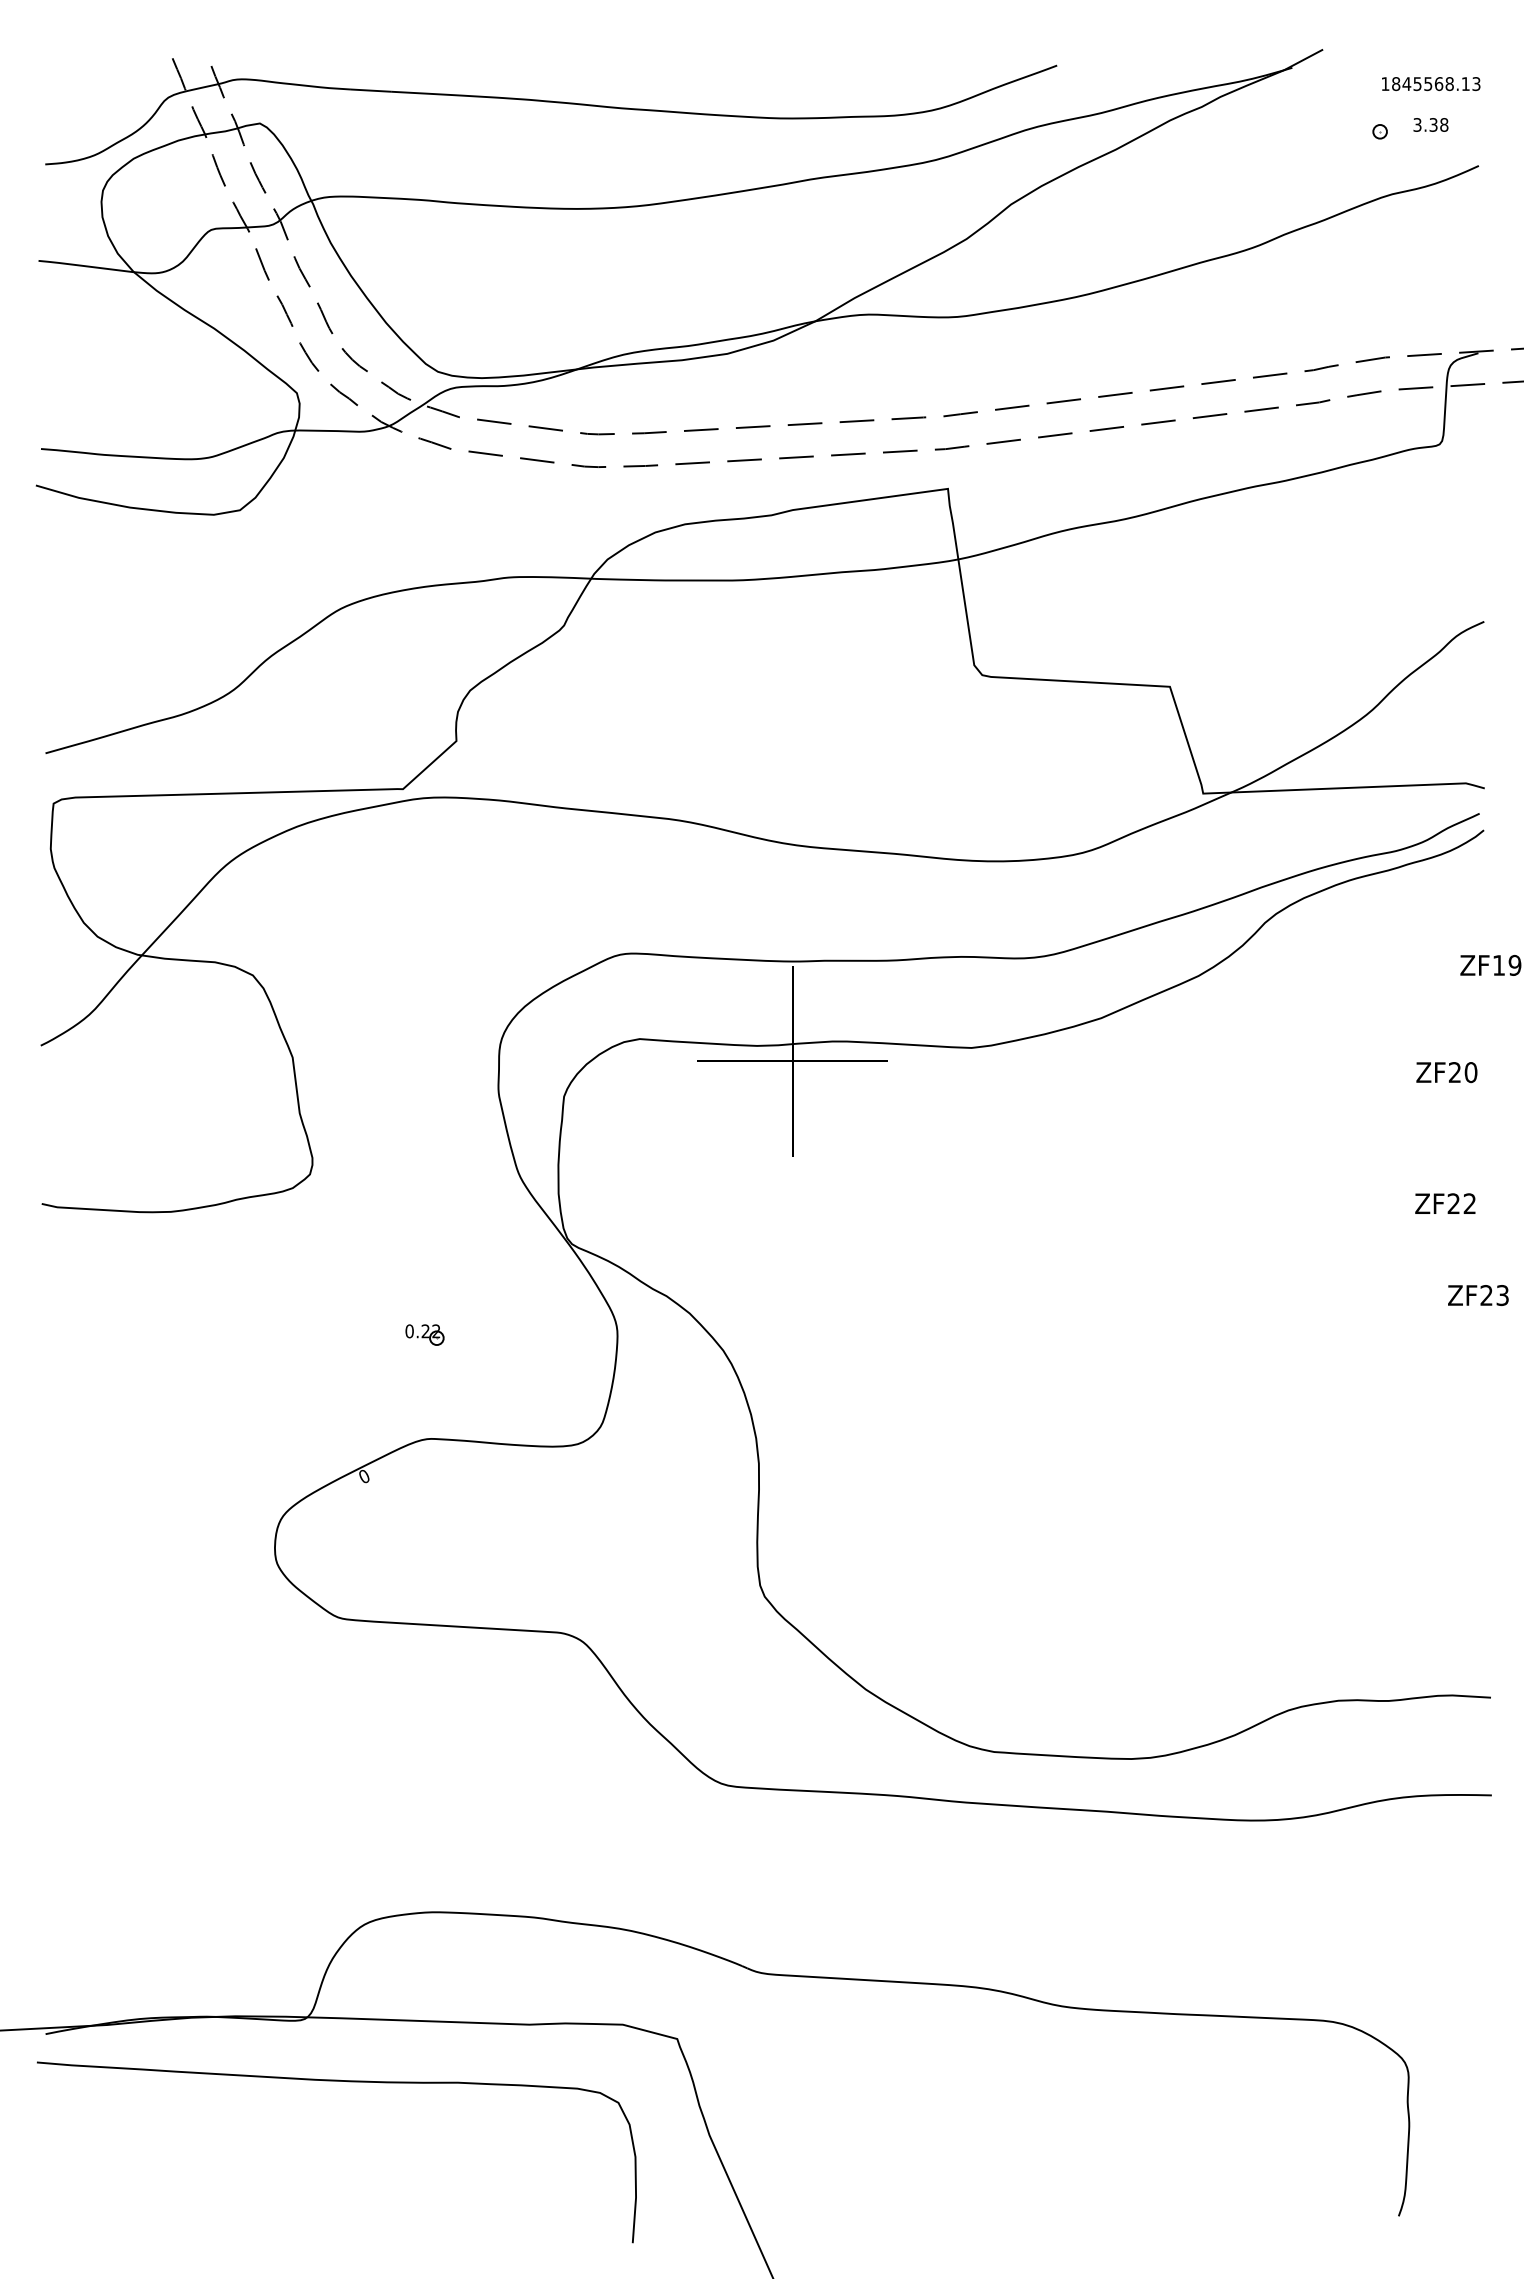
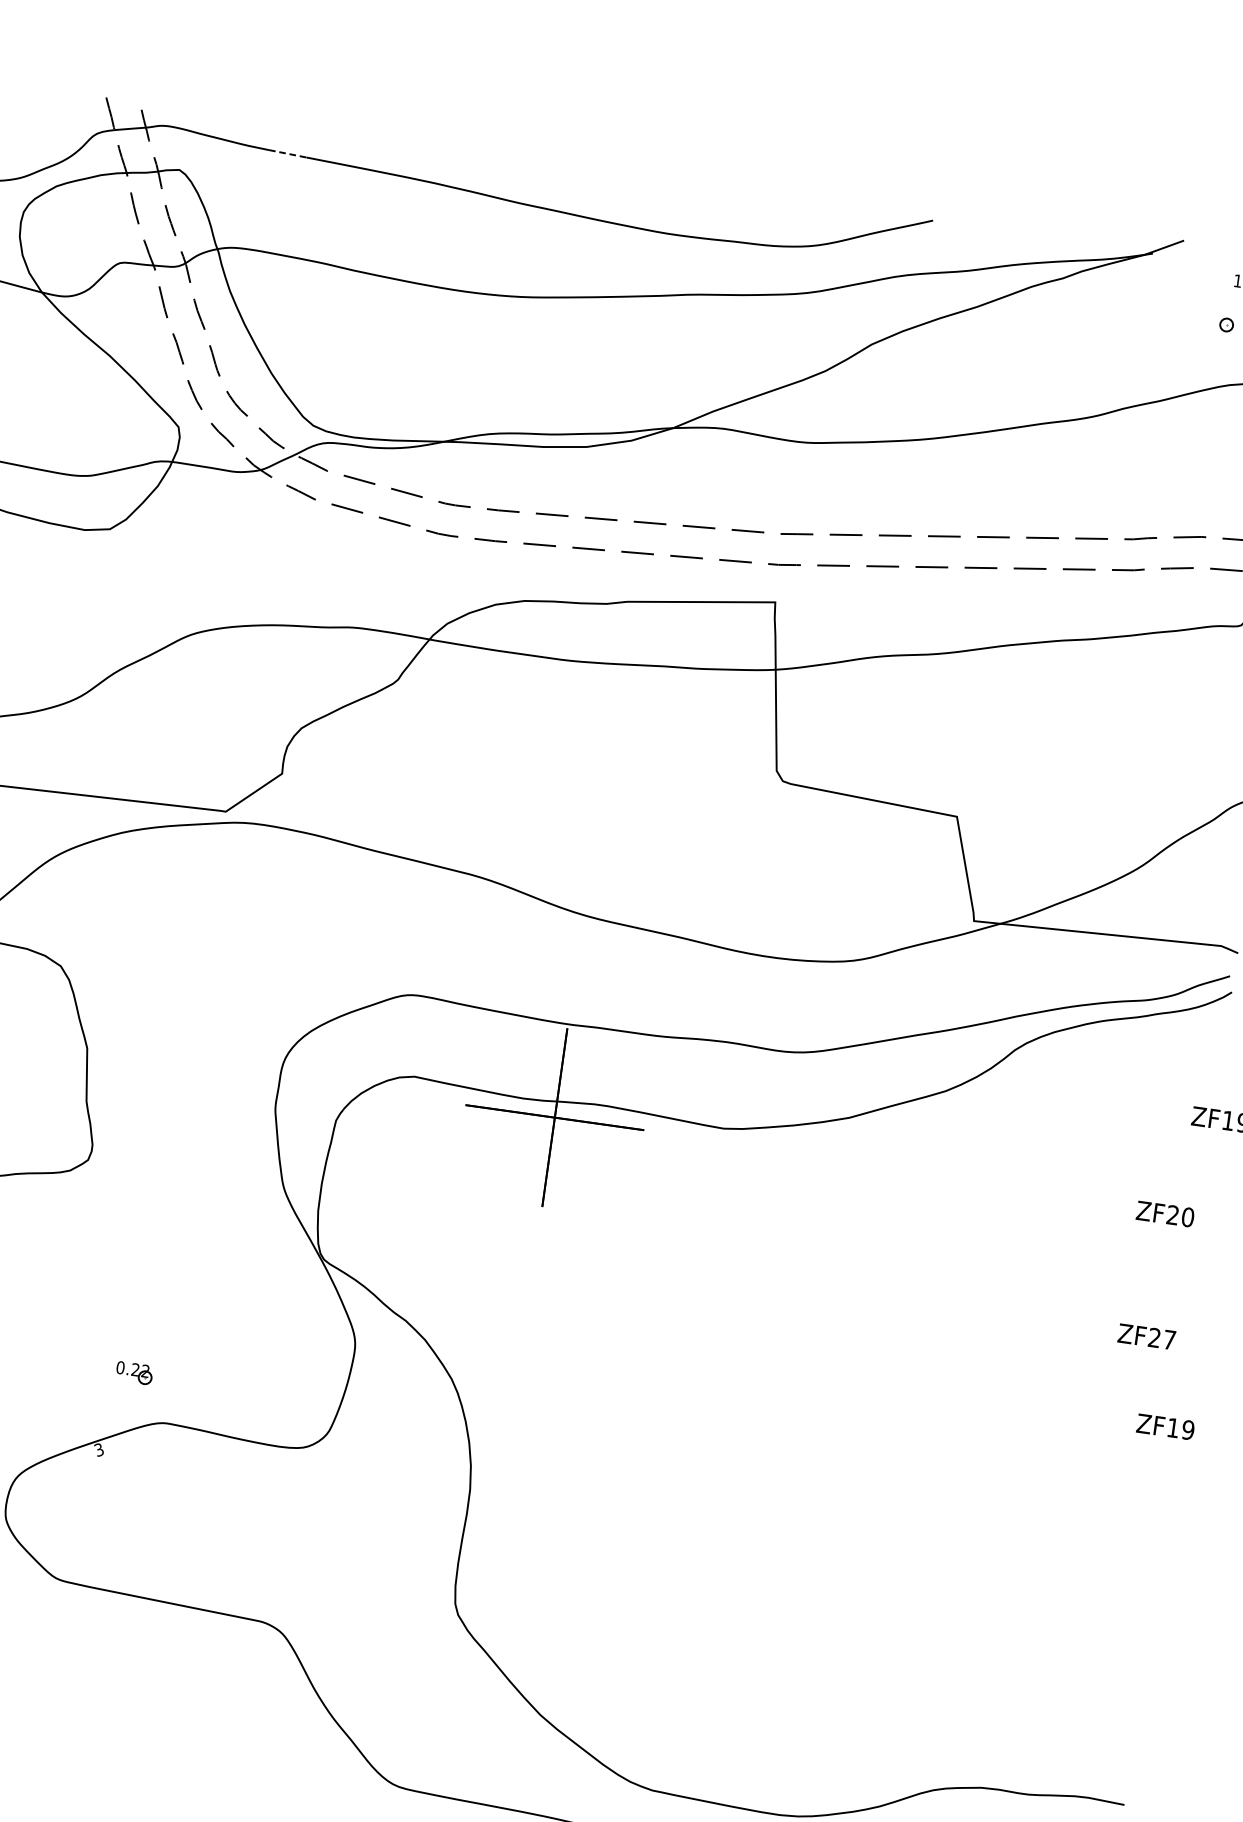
line: (371, 90) -> (288, 153), solid -> dashed
text: (1469, 1203) -> (1169, 1339), ZF22 -> ZF27
text: (1494, 1295) -> (1180, 1429), ZF23 -> ZF19
part: (424, 1334) -> (134, 1372), moved
text: (363, 1476) -> (98, 1449), 0 -> 3

